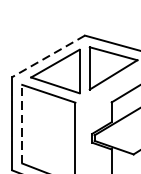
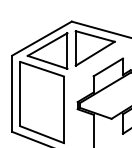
line: (47, 56) -> (41, 38), dashed -> solid
line: (22, 123) -> (20, 93), dashed -> solid

